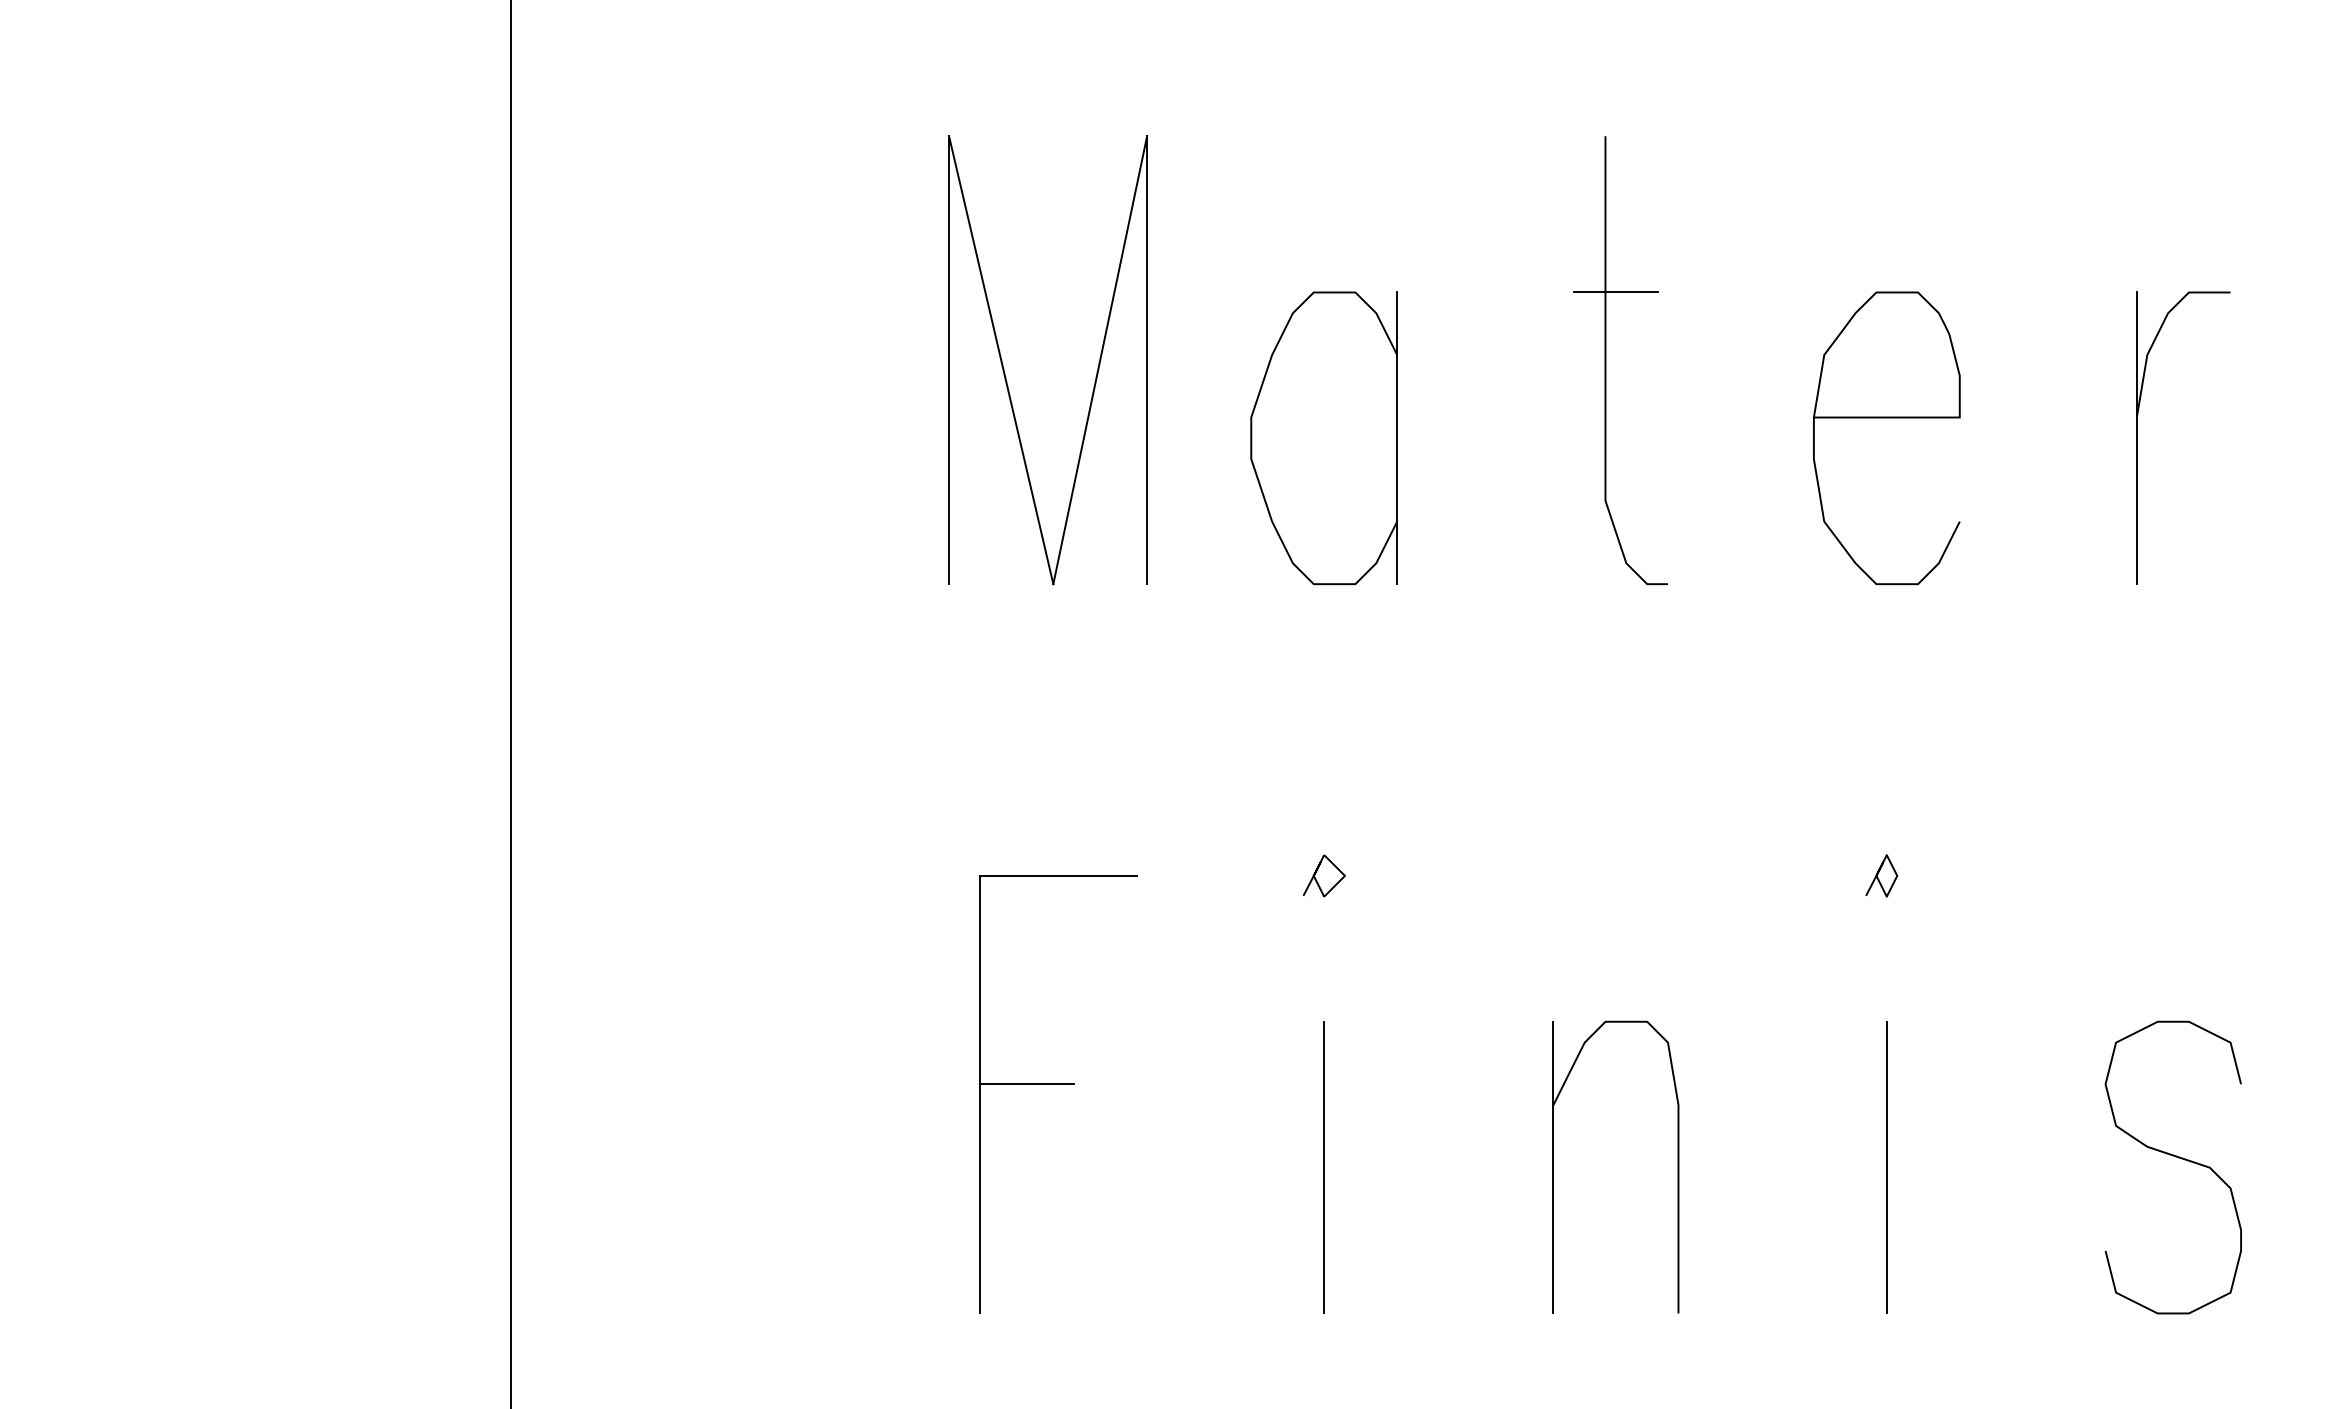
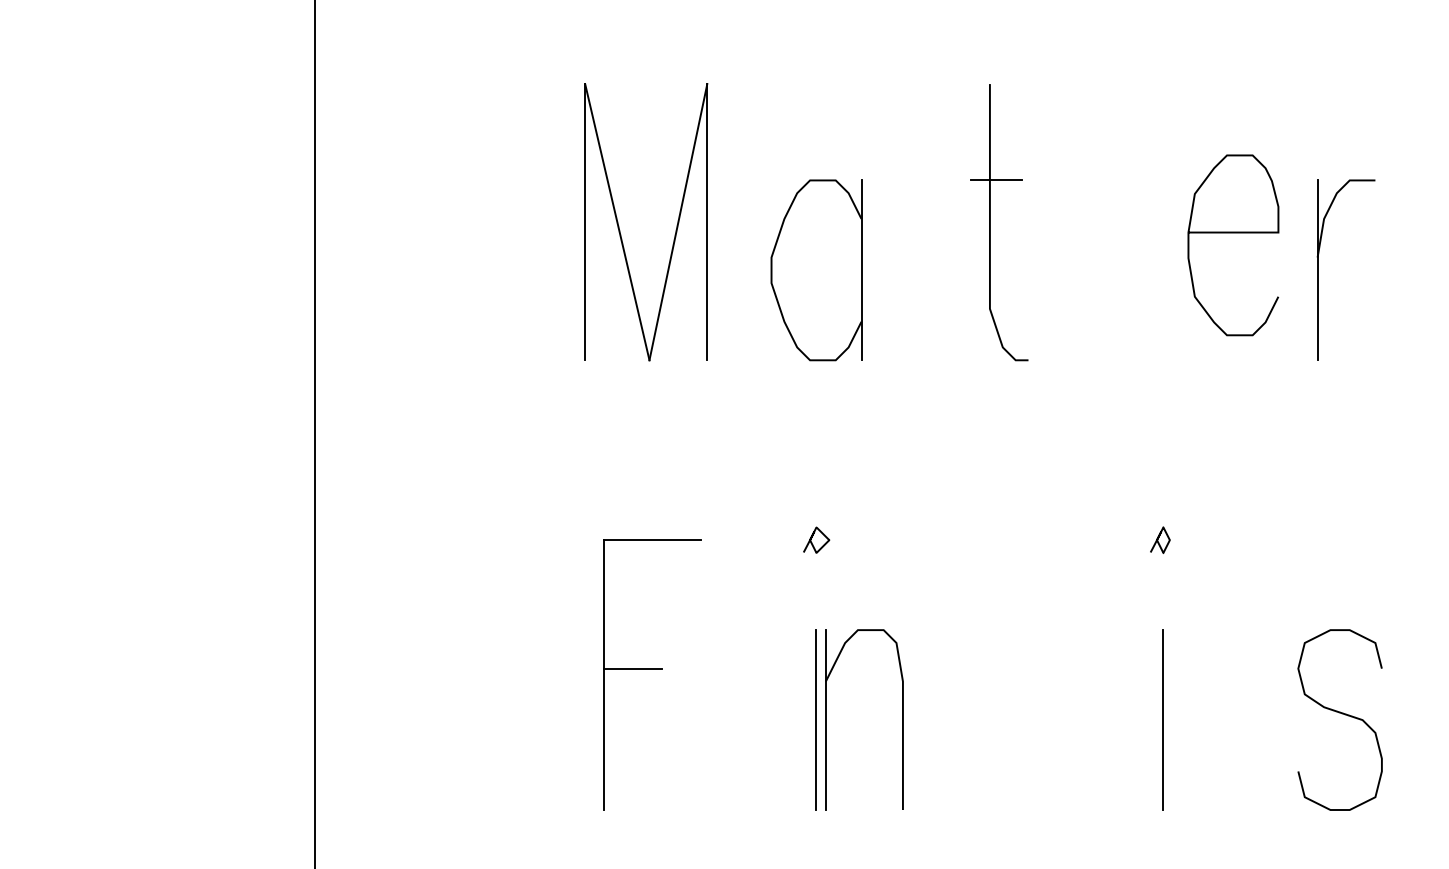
curve: (1886, 419) -> (1233, 233), moved
part: (1554, 1166) -> (826, 719), moved

